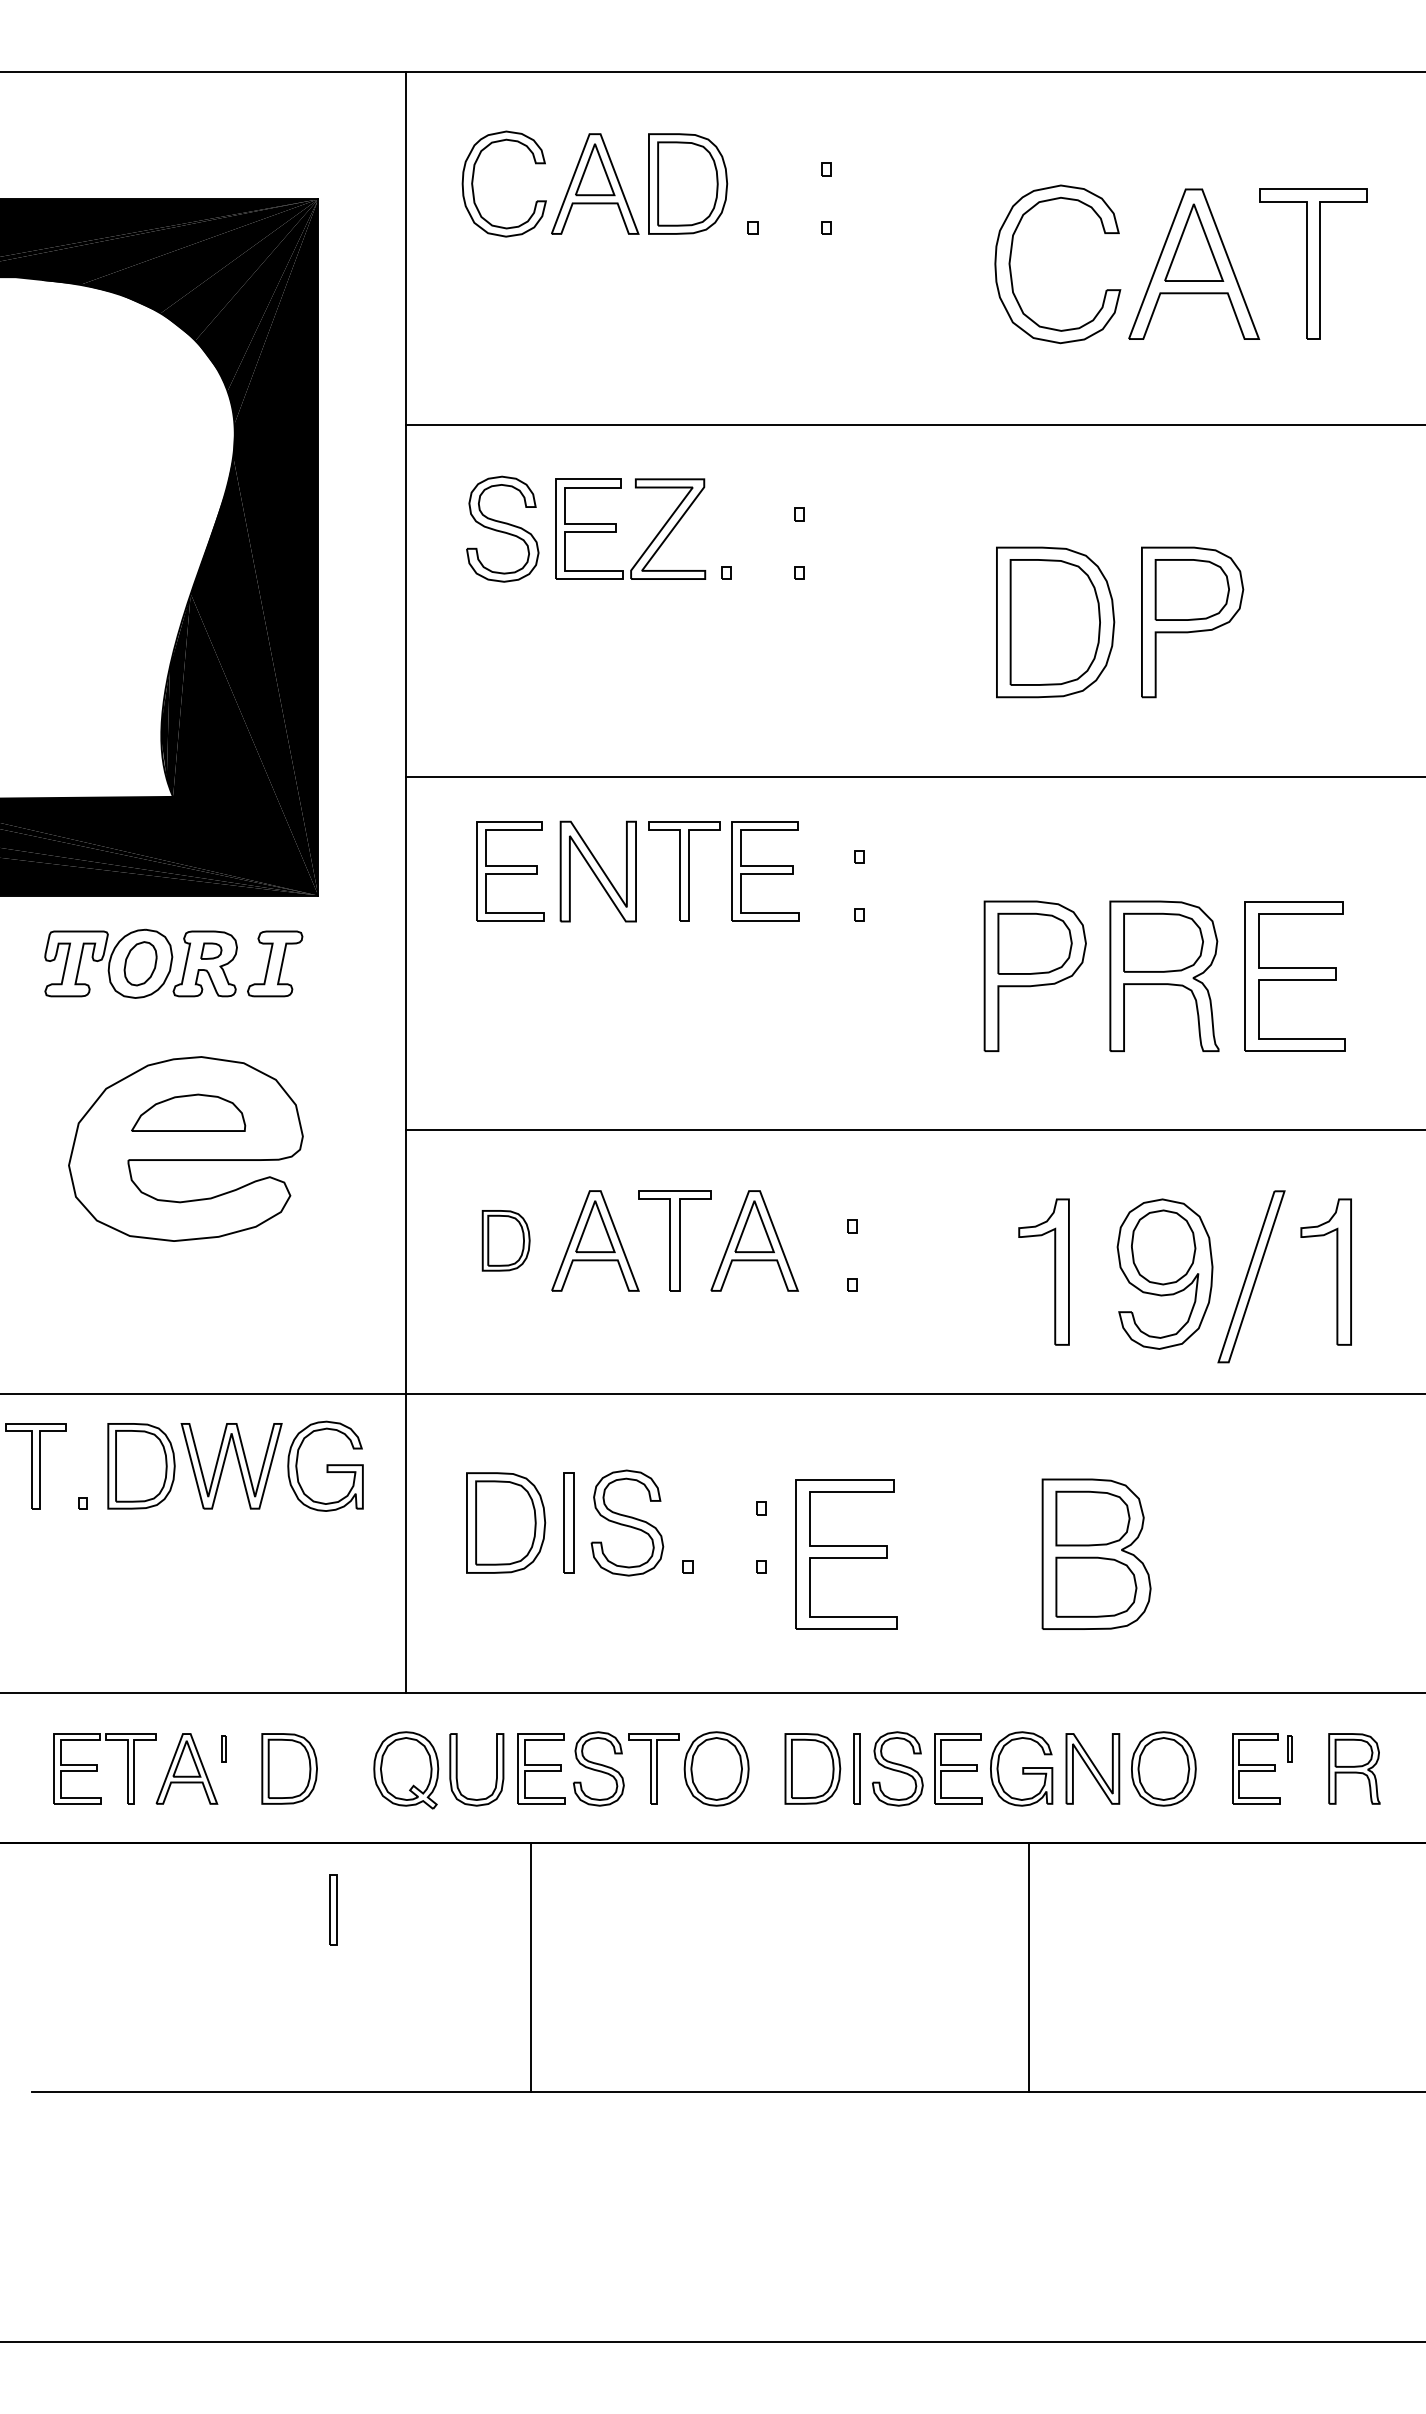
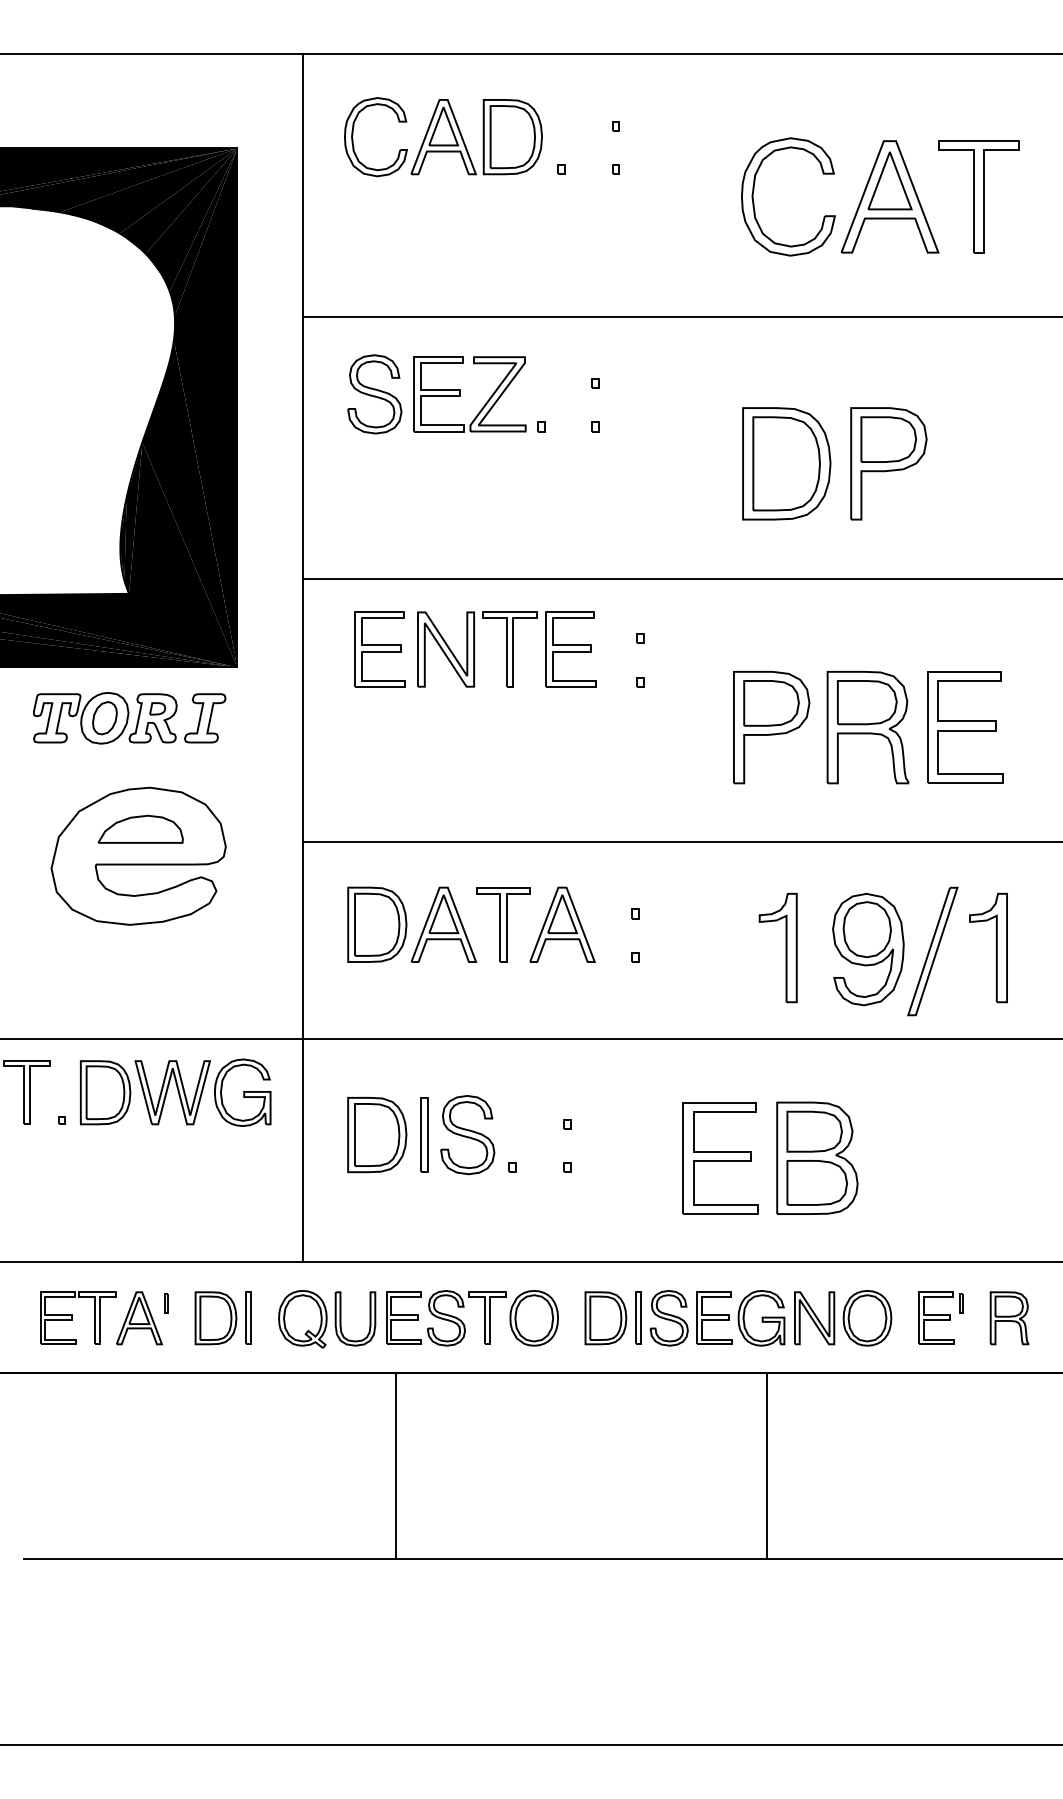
part: (506, 1240) -> (377, 924), size x1.67
part: (845, 1554) -> (720, 1158), moved
part: (333, 1908) -> (248, 1317), moved

